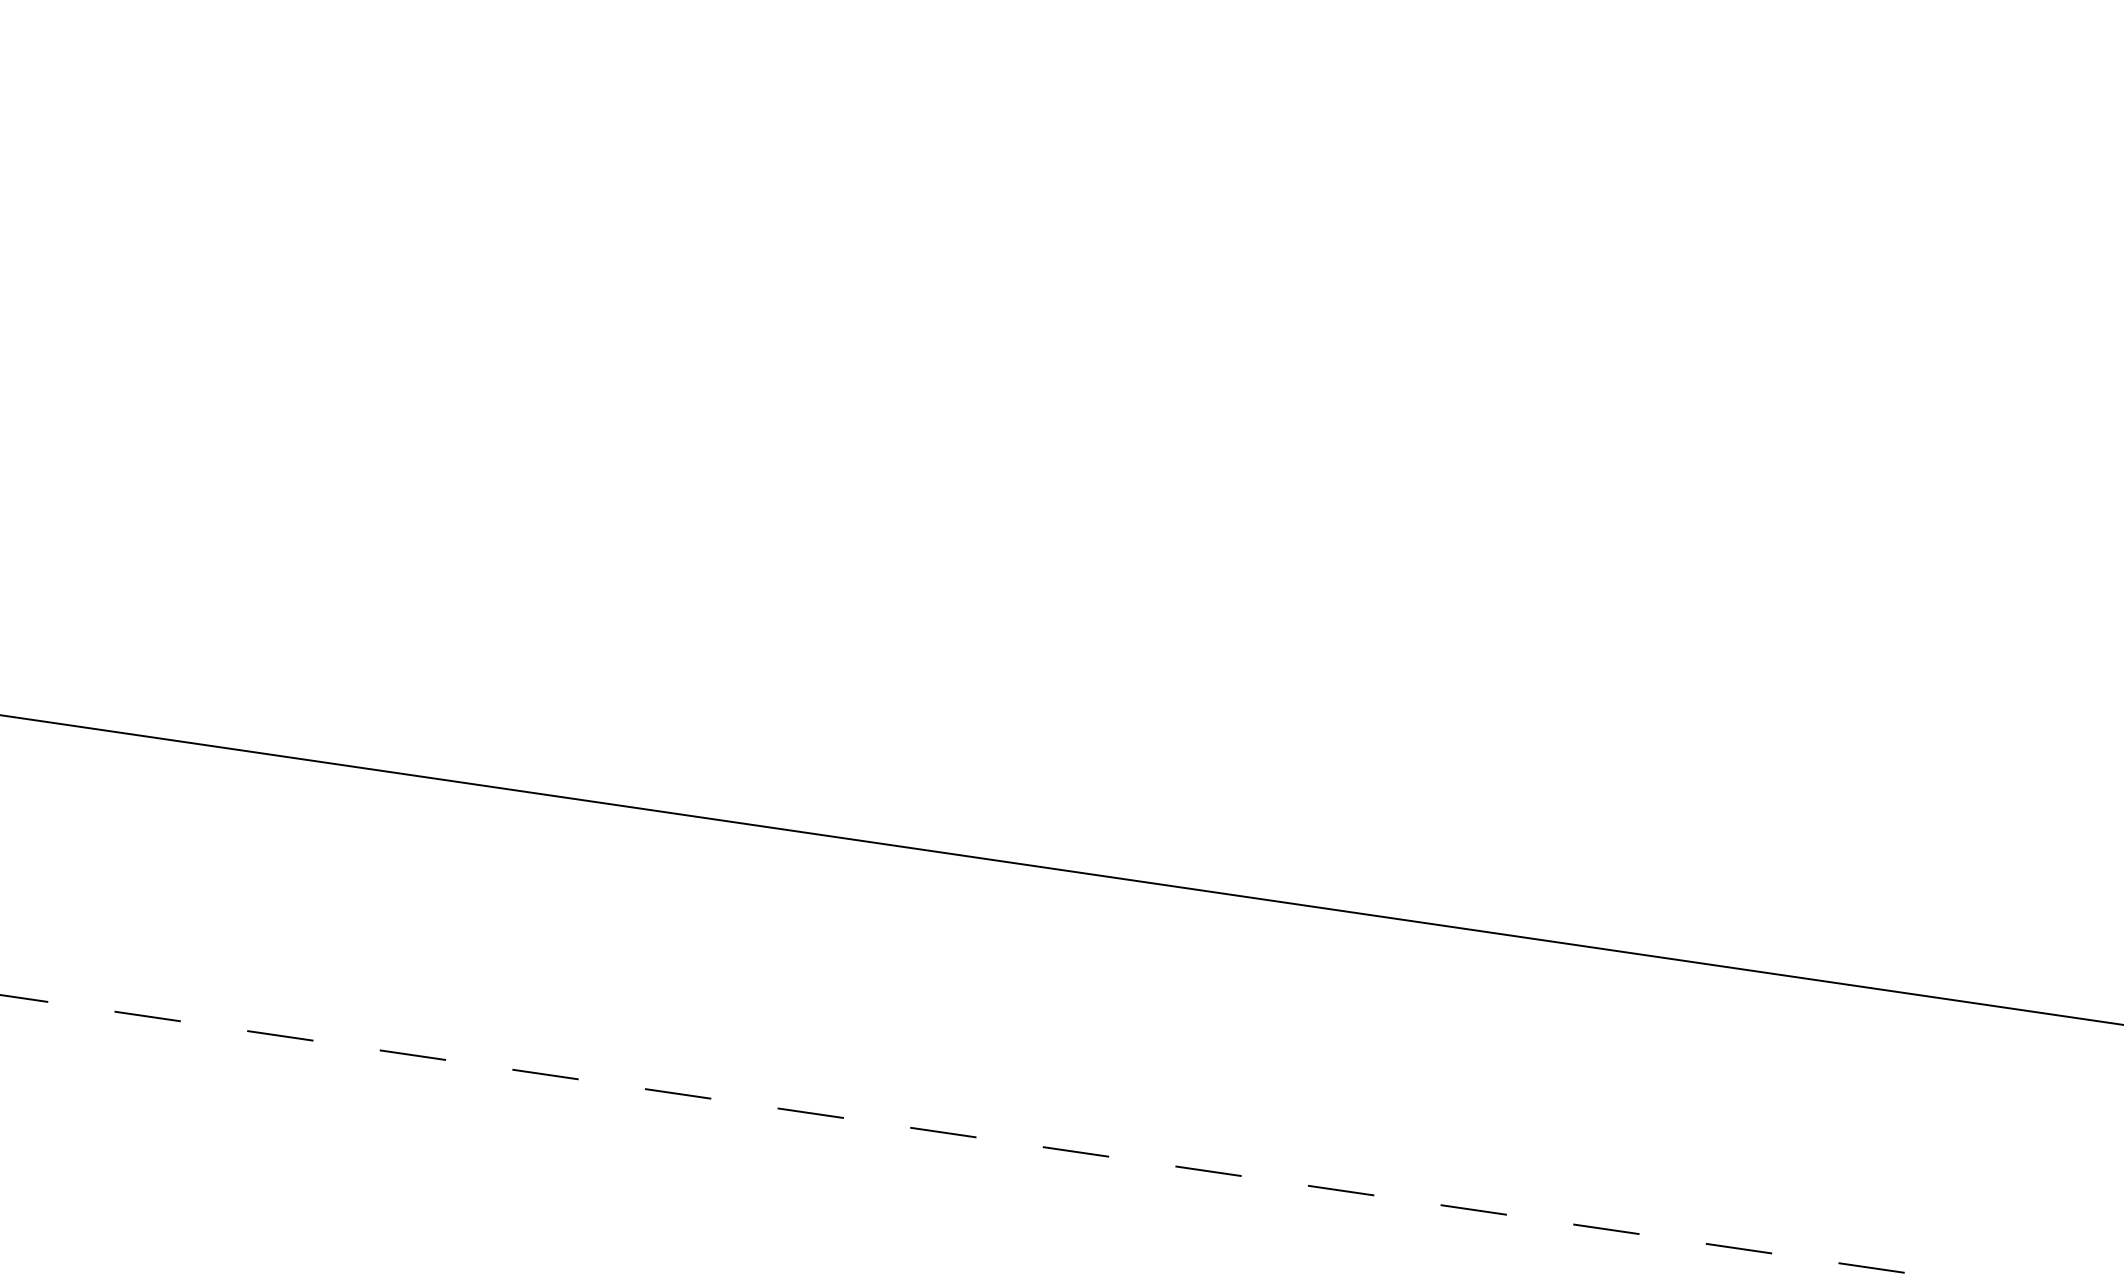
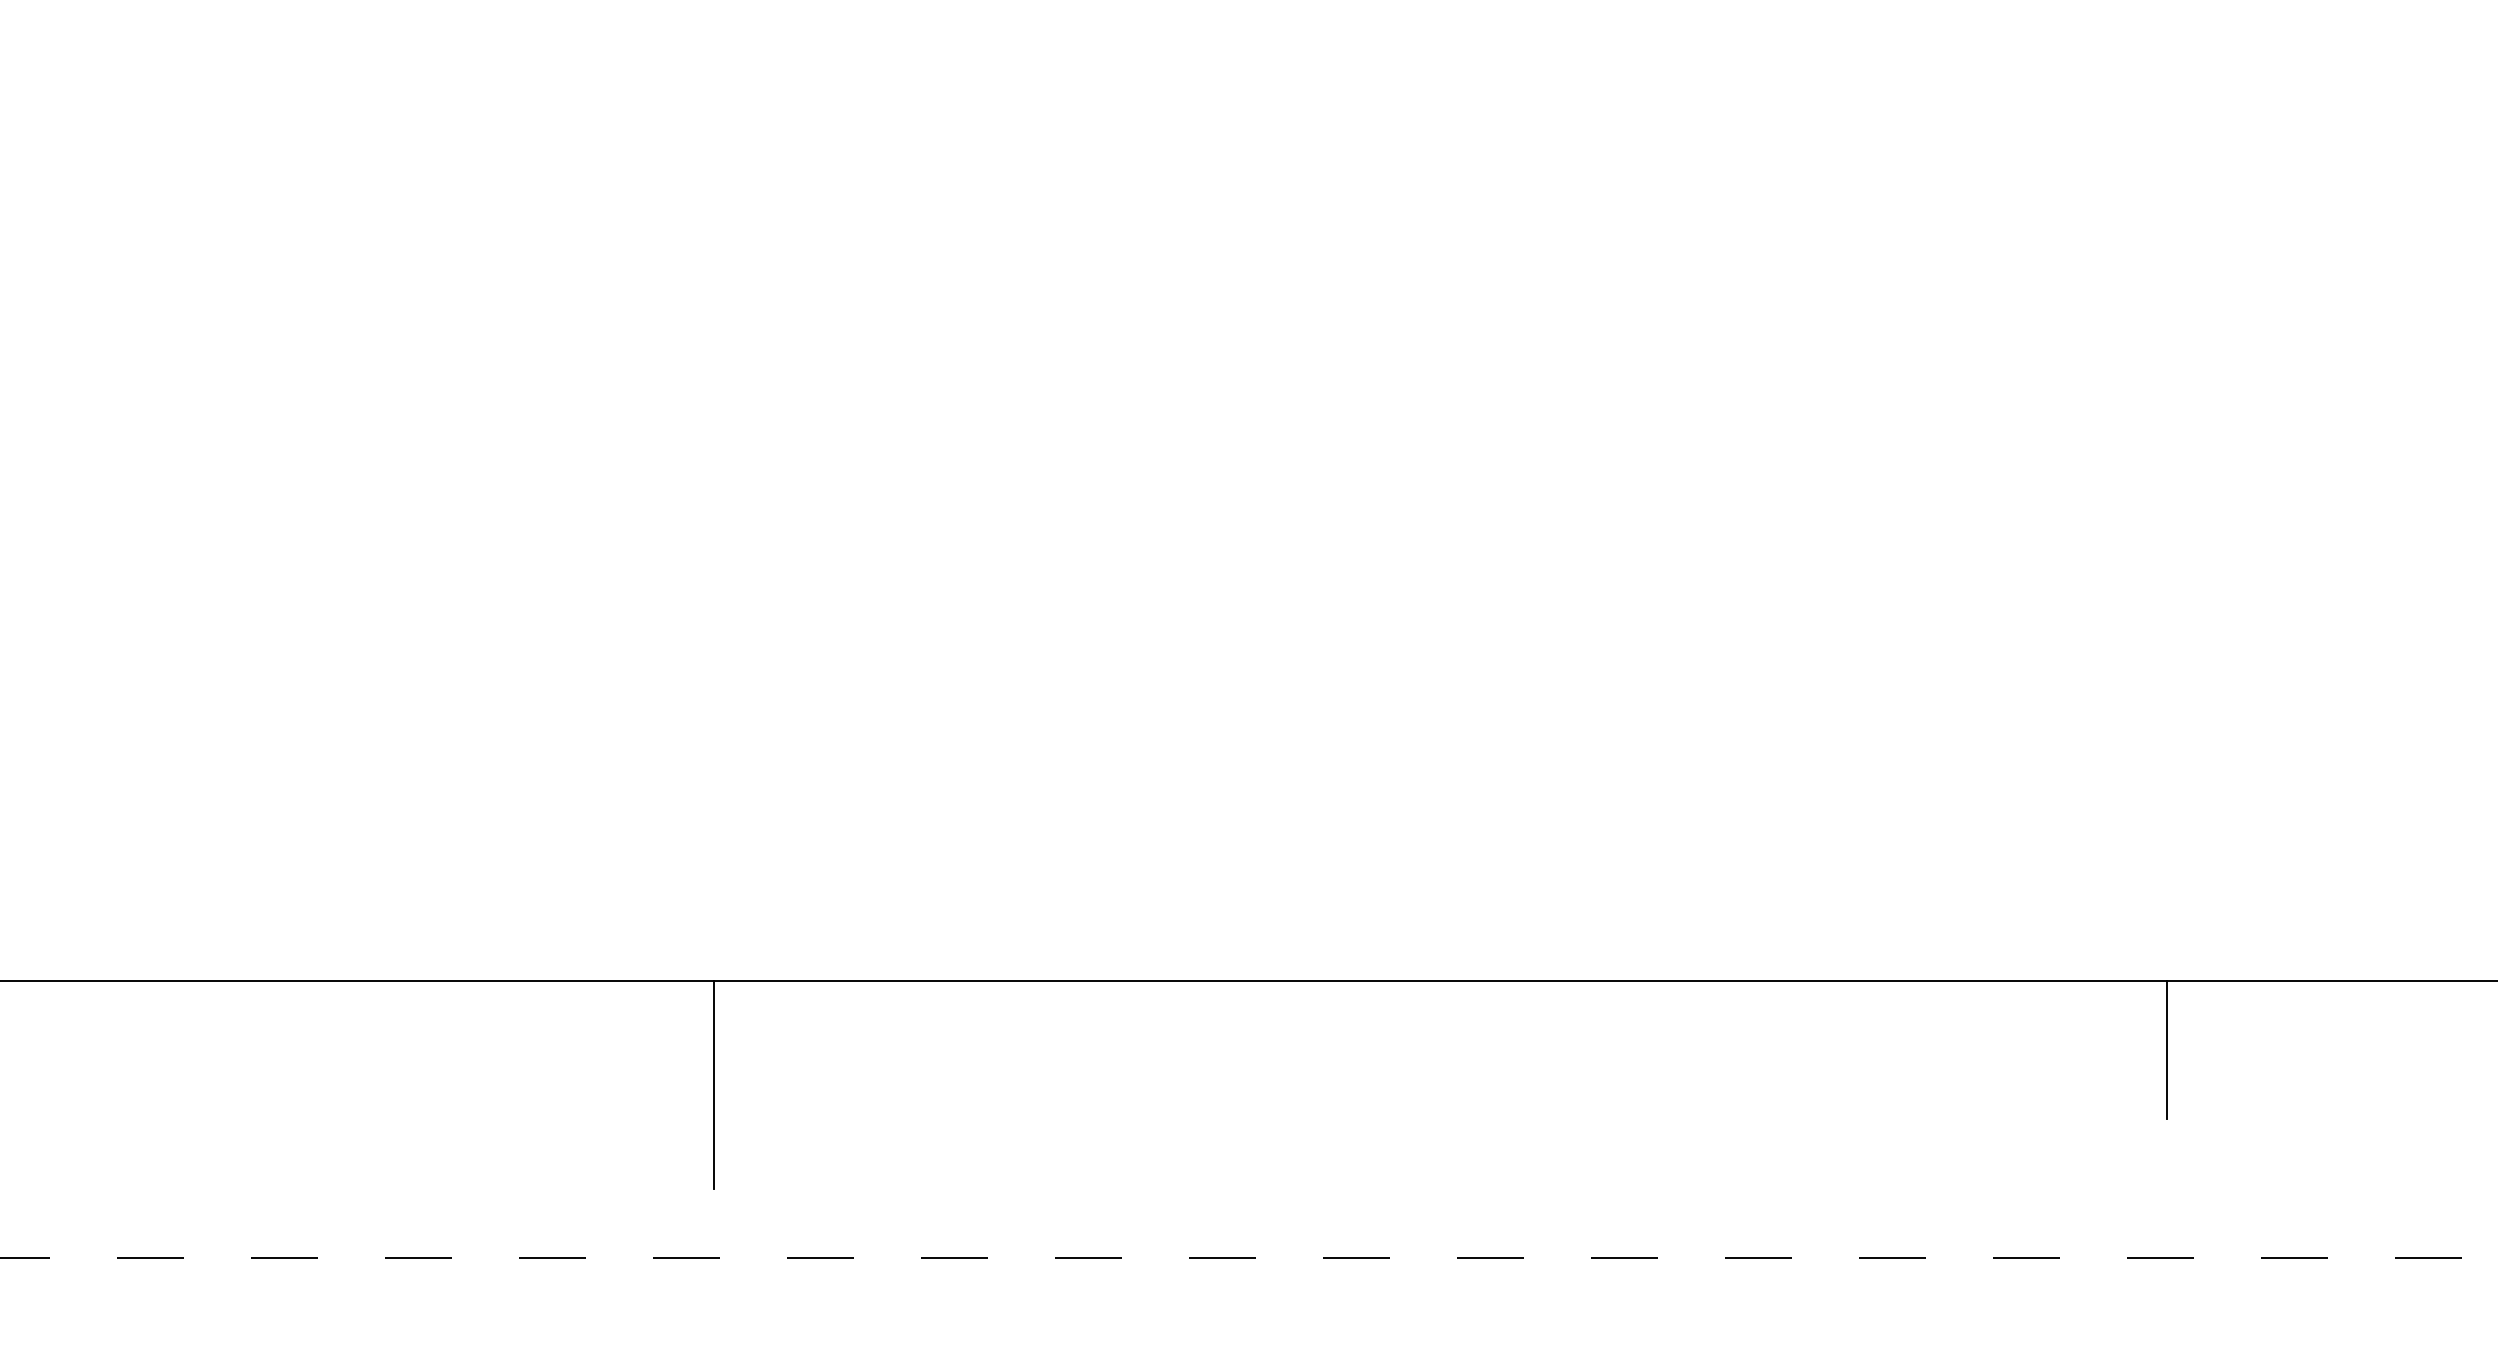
line: (200, 850) -> (714, 1085), added
line: (1643, 1024) -> (2167, 1049), added

